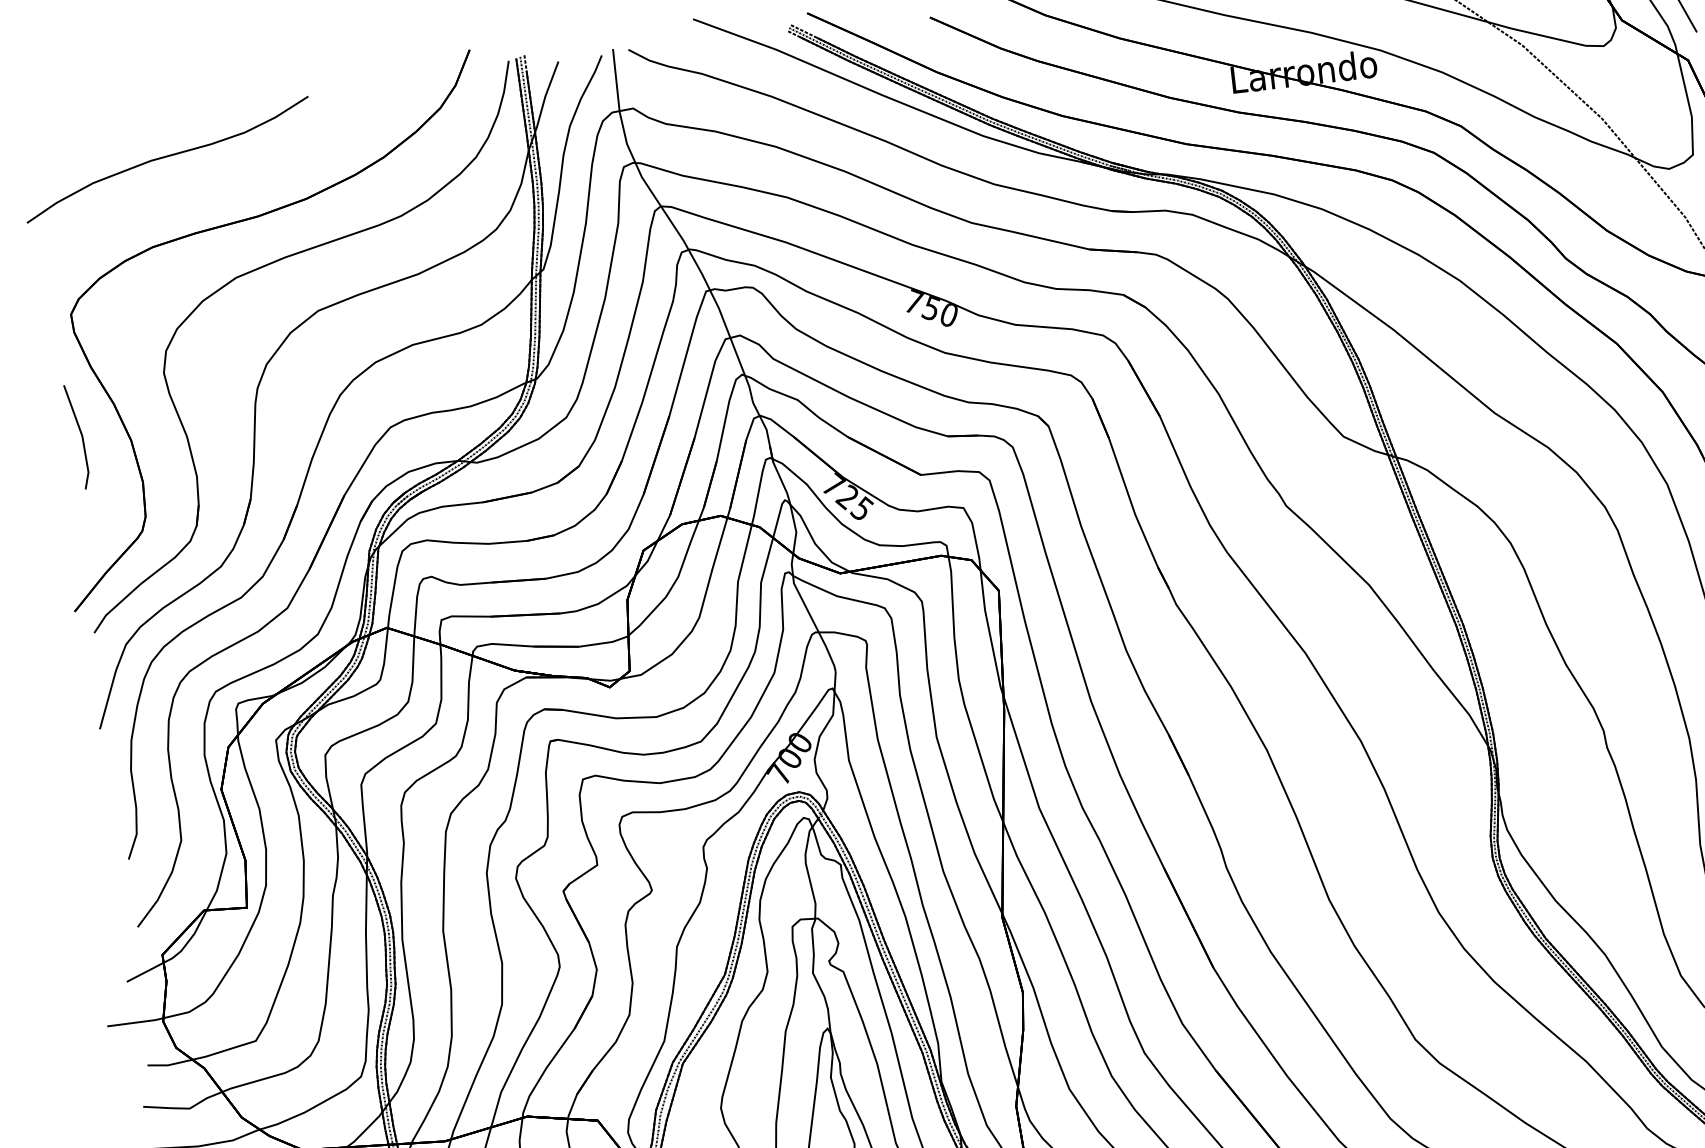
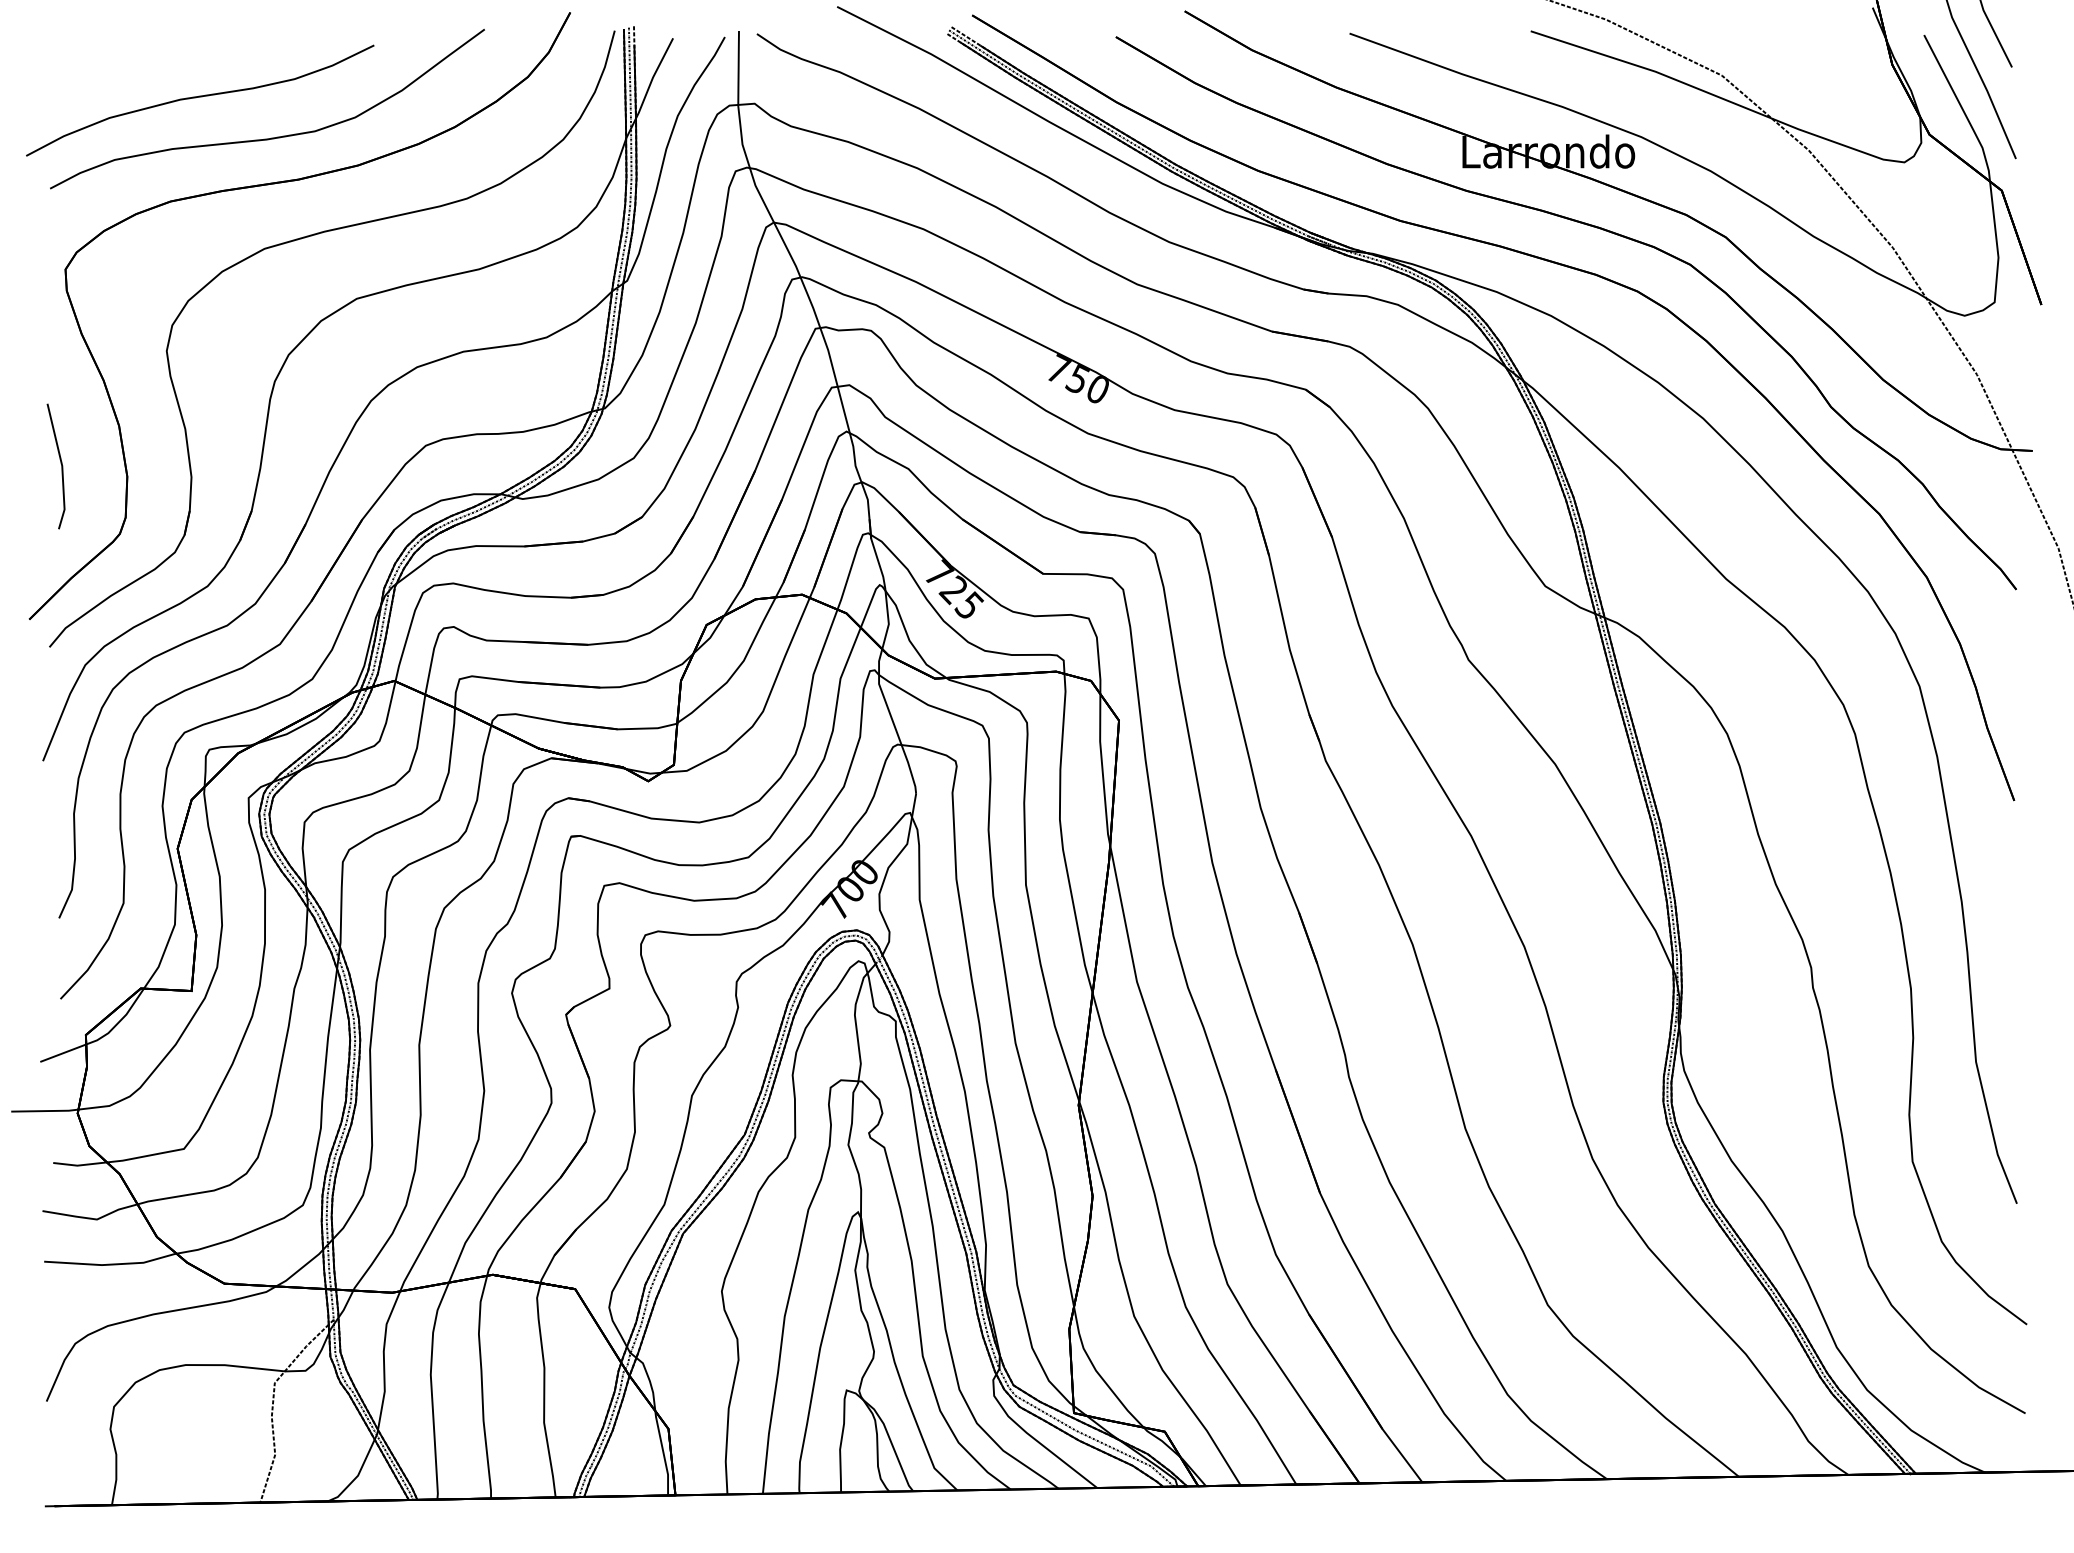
curve: (231, 183) -> (271, 137), added
line: (80, 434) -> (60, 463), moved

